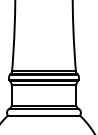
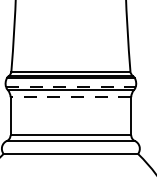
line: (43, 79) -> (69, 86), solid -> dashed
line: (43, 85) -> (69, 97), solid -> dashed

